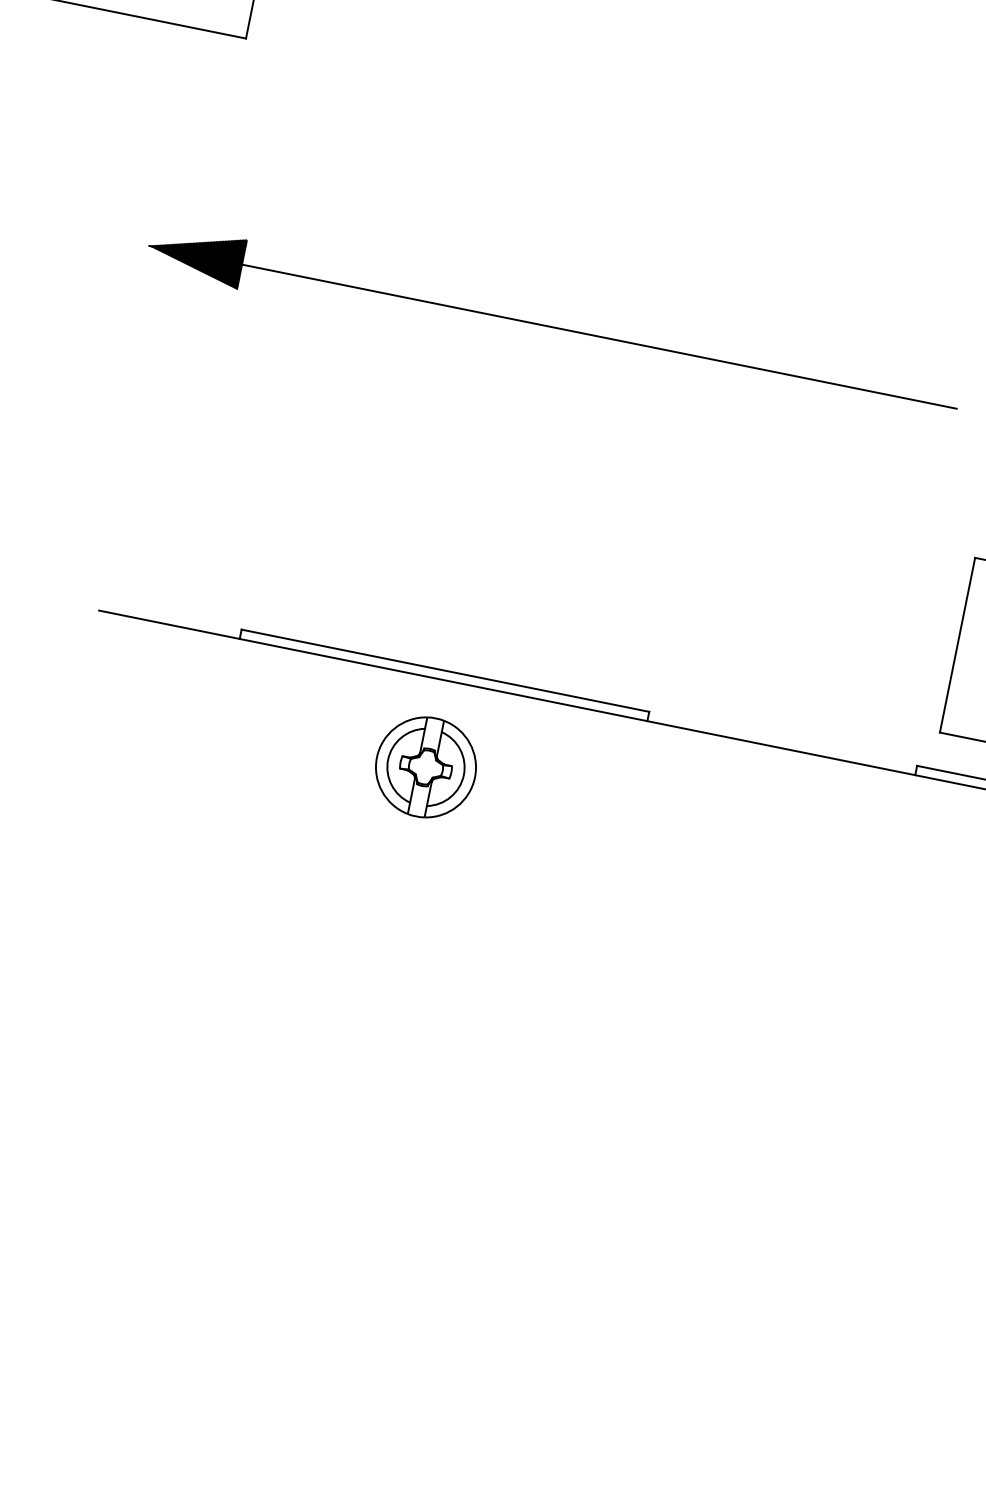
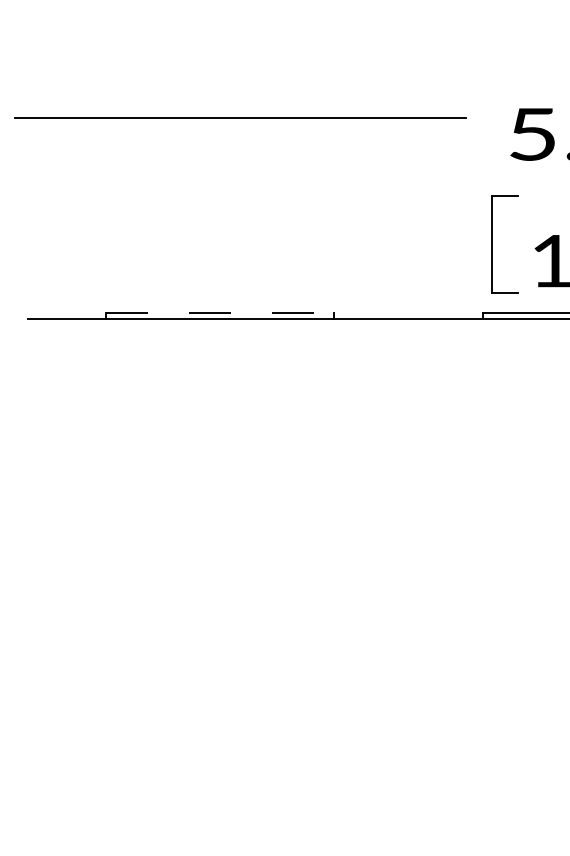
hatch: (196, 255) -> (41, 117), removed
line: (444, 670) -> (219, 313), solid -> dashed
part: (425, 767) -> (219, 367), removed

